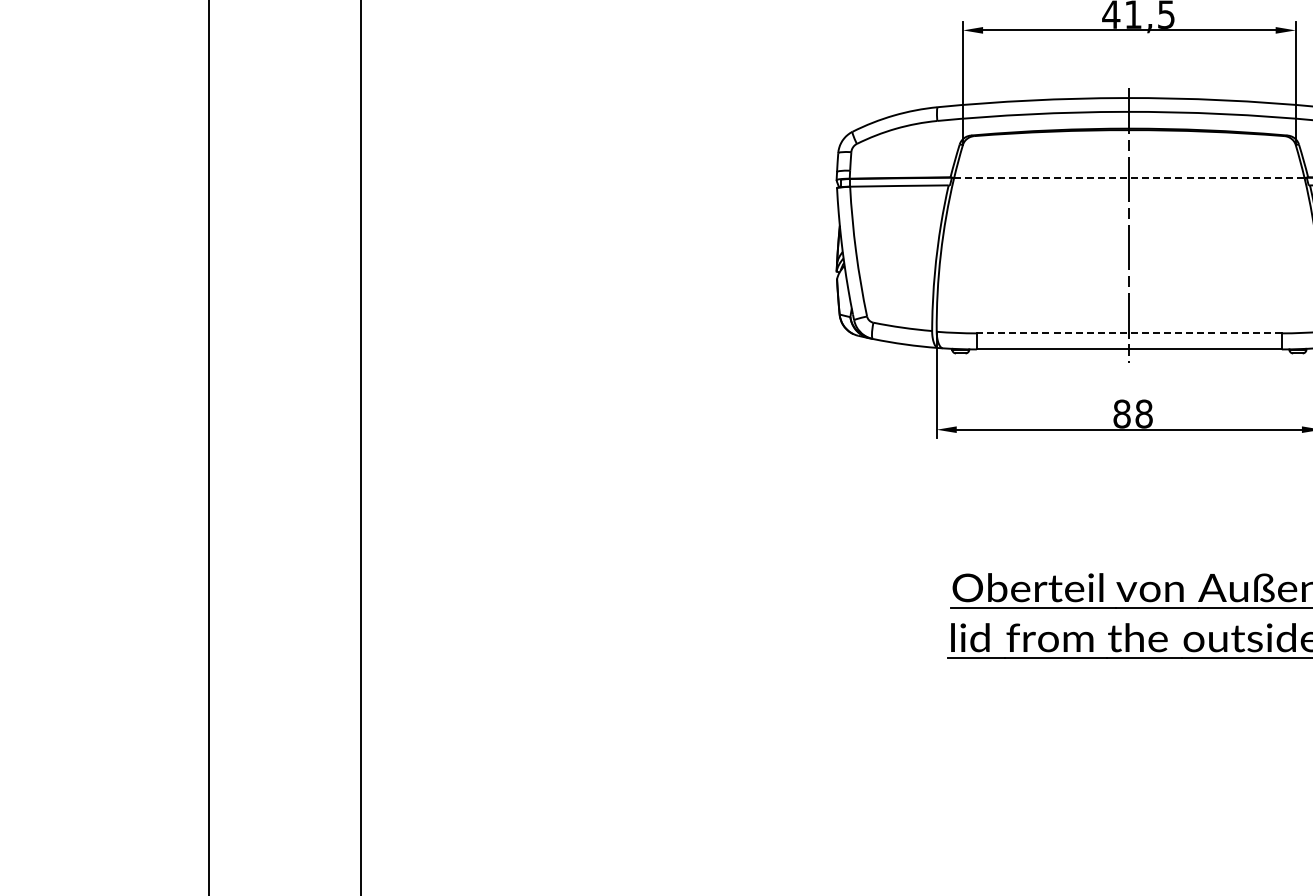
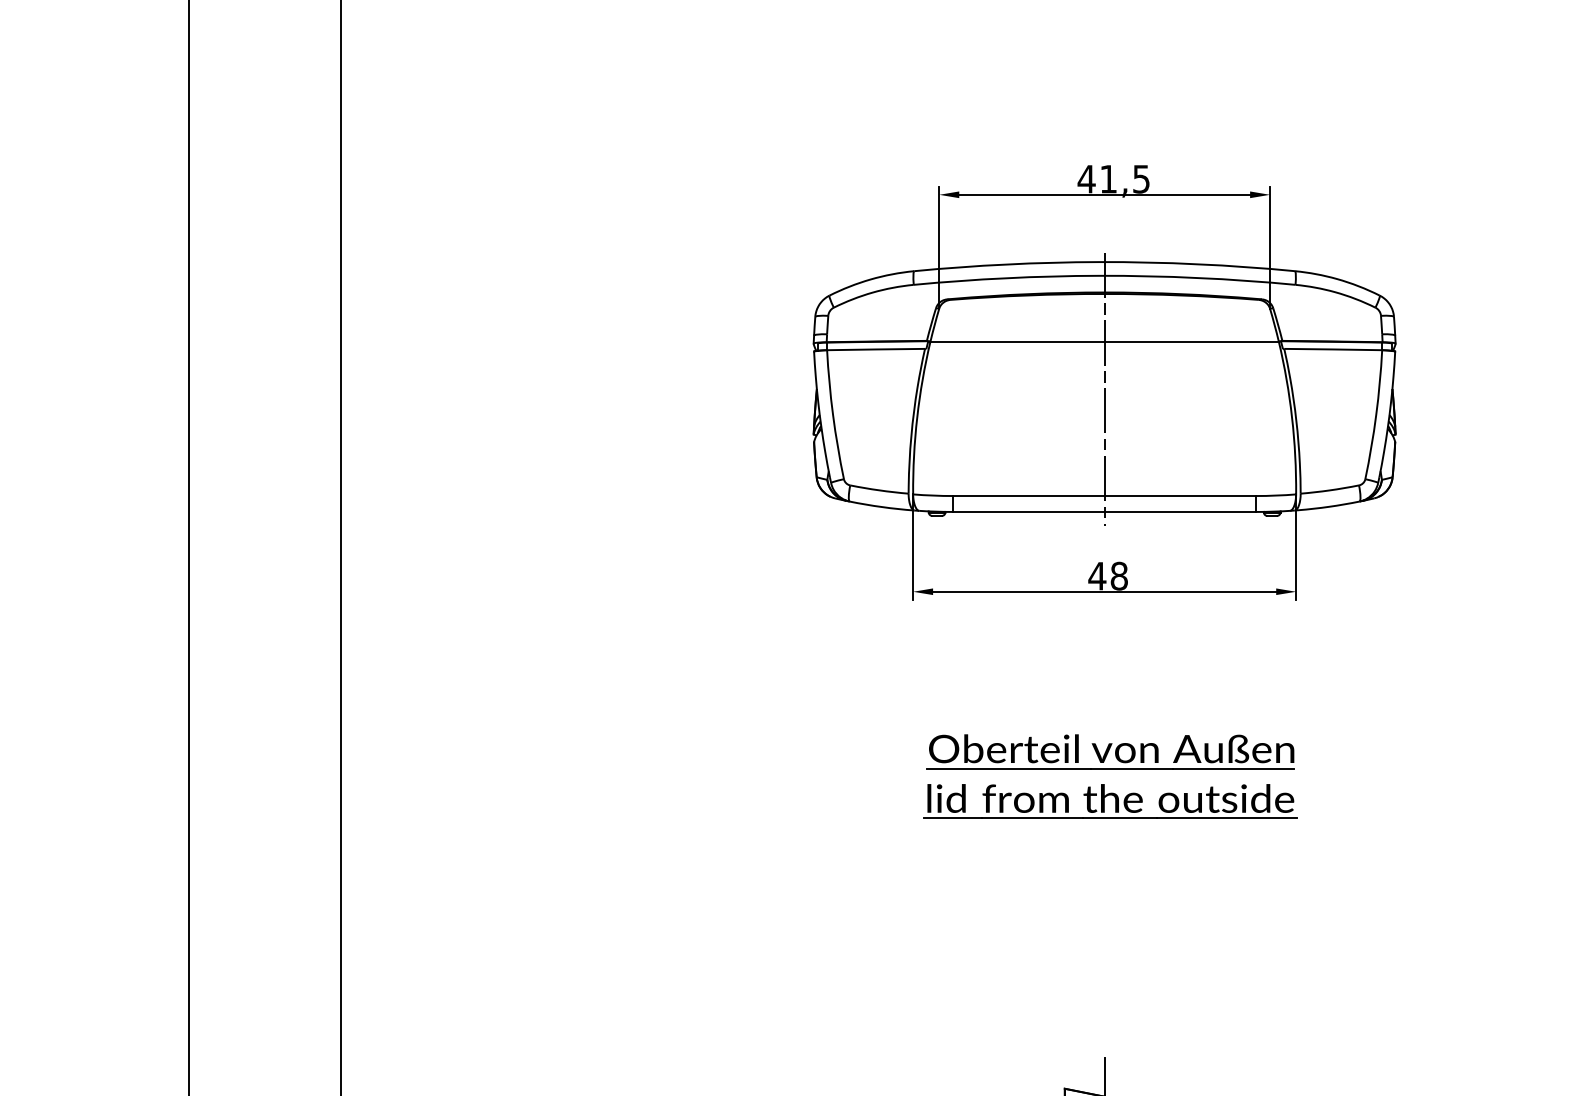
line: (1130, 177) -> (1105, 341), dashed -> solid
line: (1129, 333) -> (1104, 496), dashed -> solid
text: (1122, 413) -> (1097, 575), 88 -> 48

